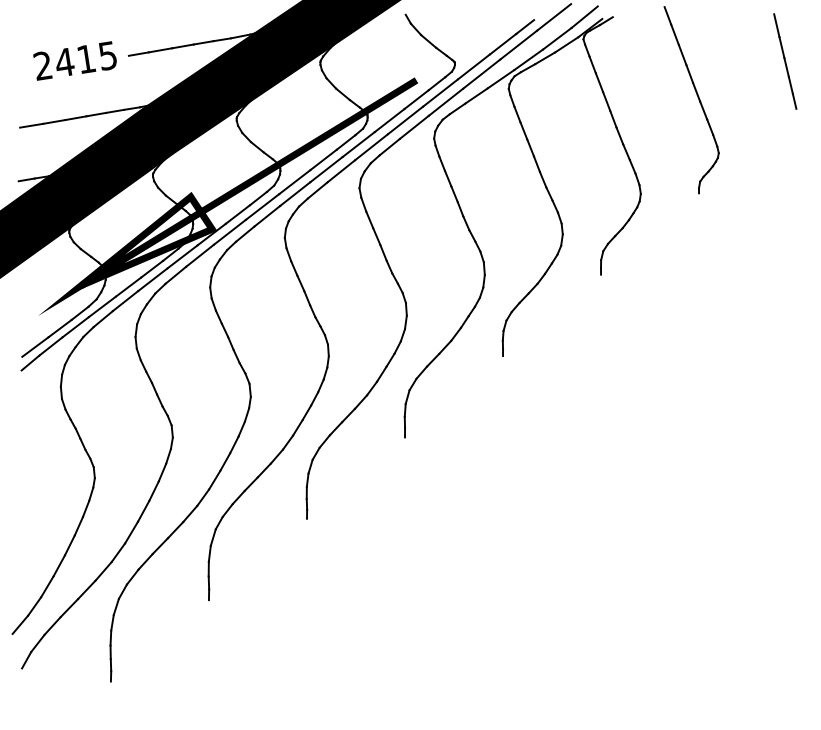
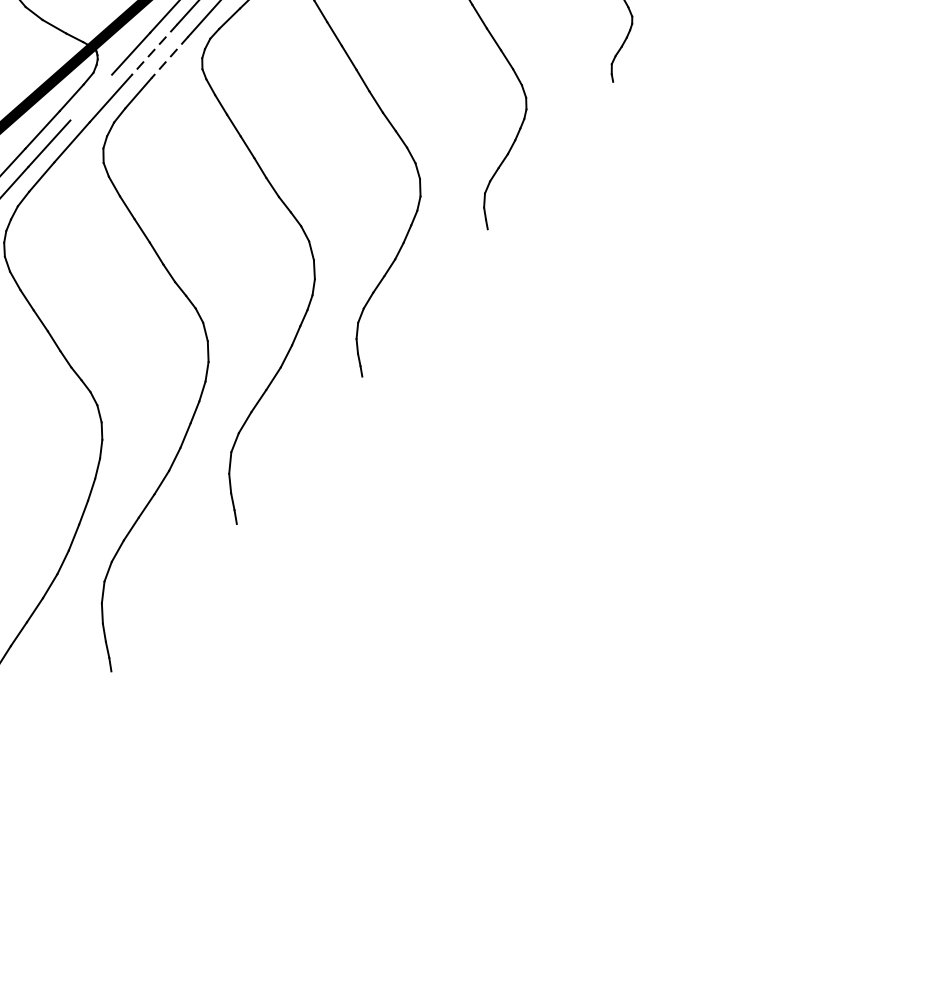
line: (405, 120) -> (154, 49), solid -> dashed
line: (413, 127) -> (168, 57), solid -> dashed
line: (358, 143) -> (90, 96), removed

